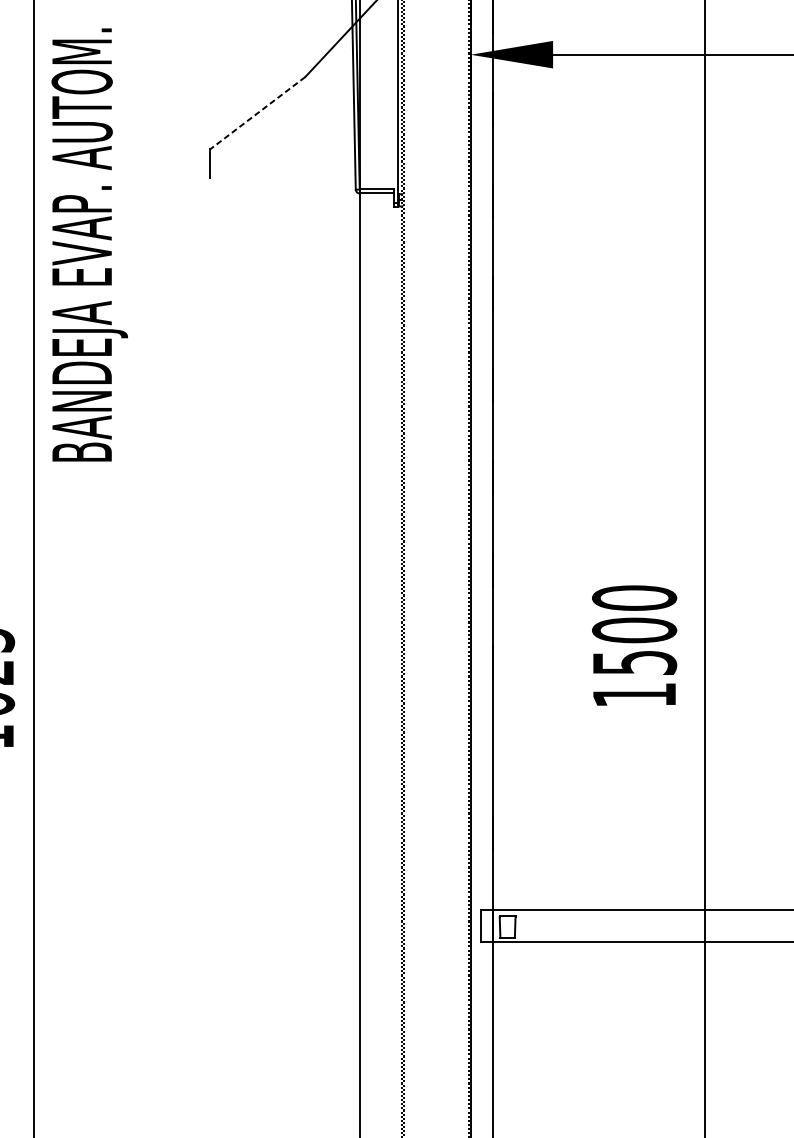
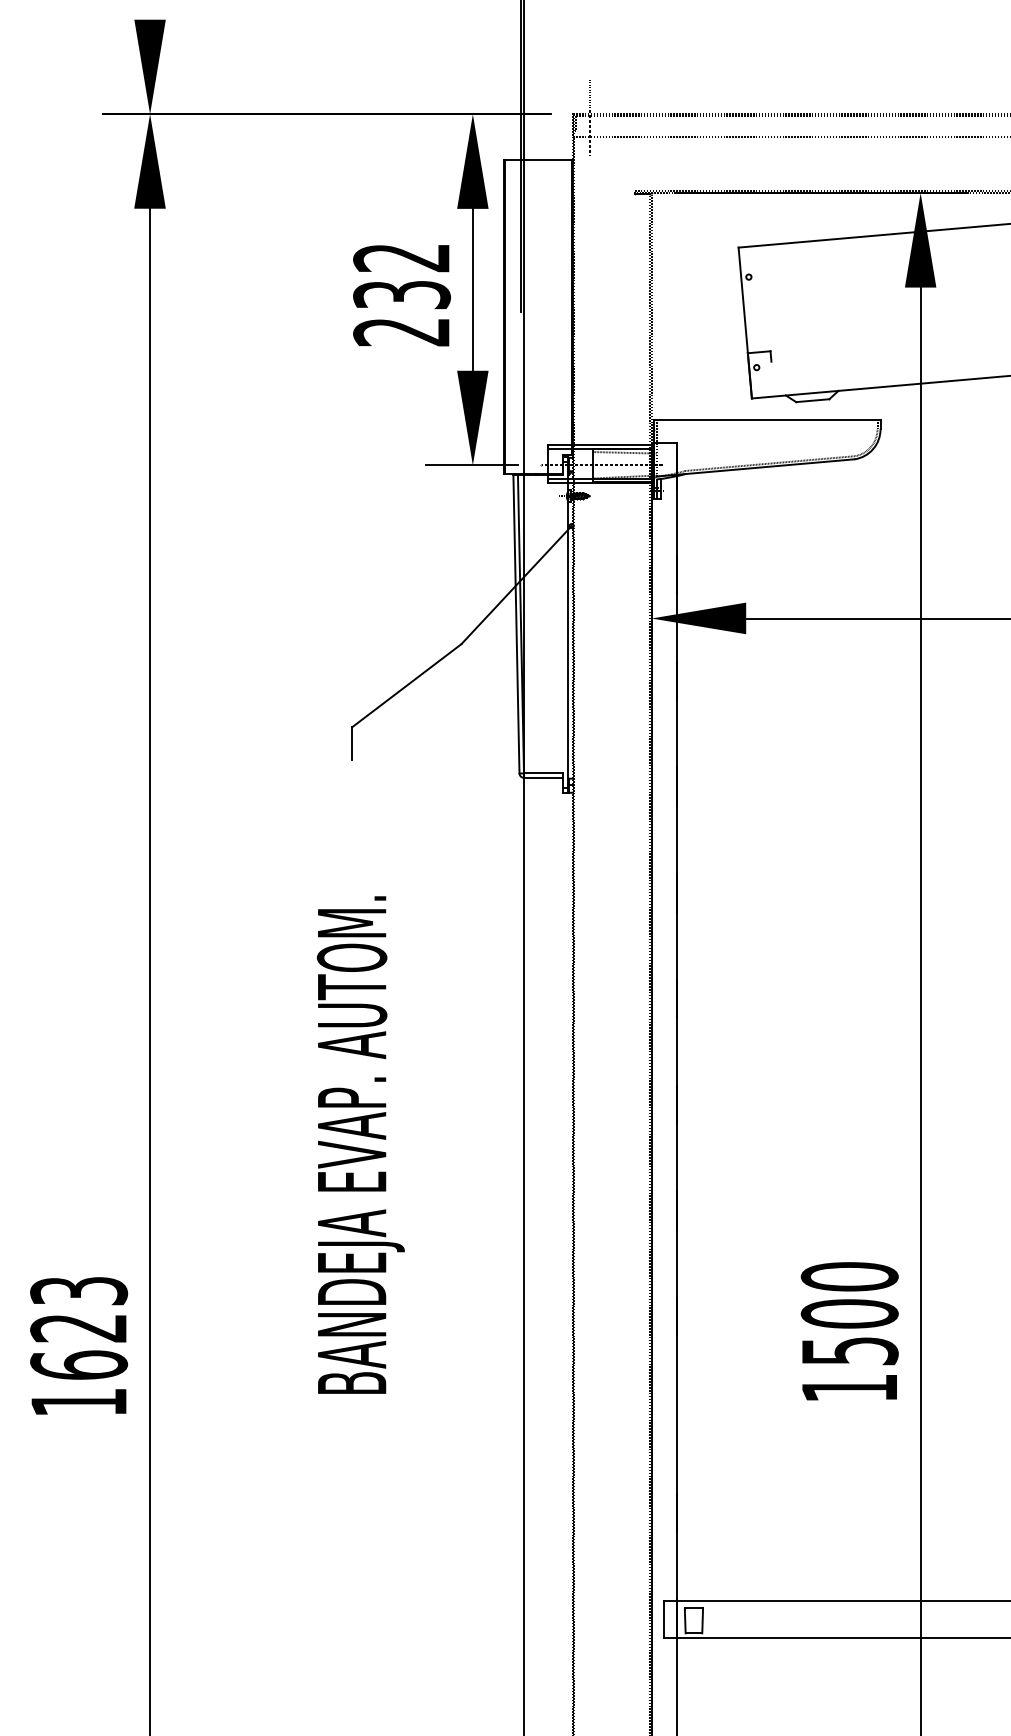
line: (257, 113) -> (406, 685), dashed -> solid
text: (89, 244) -> (360, 1144), moved
text: (634, 645) -> (849, 1331), moved

